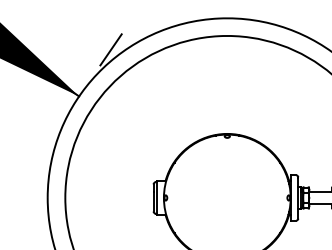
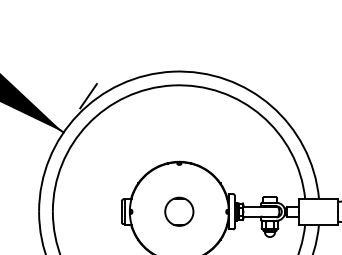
circle: (227, 197) -> (179, 211), added

